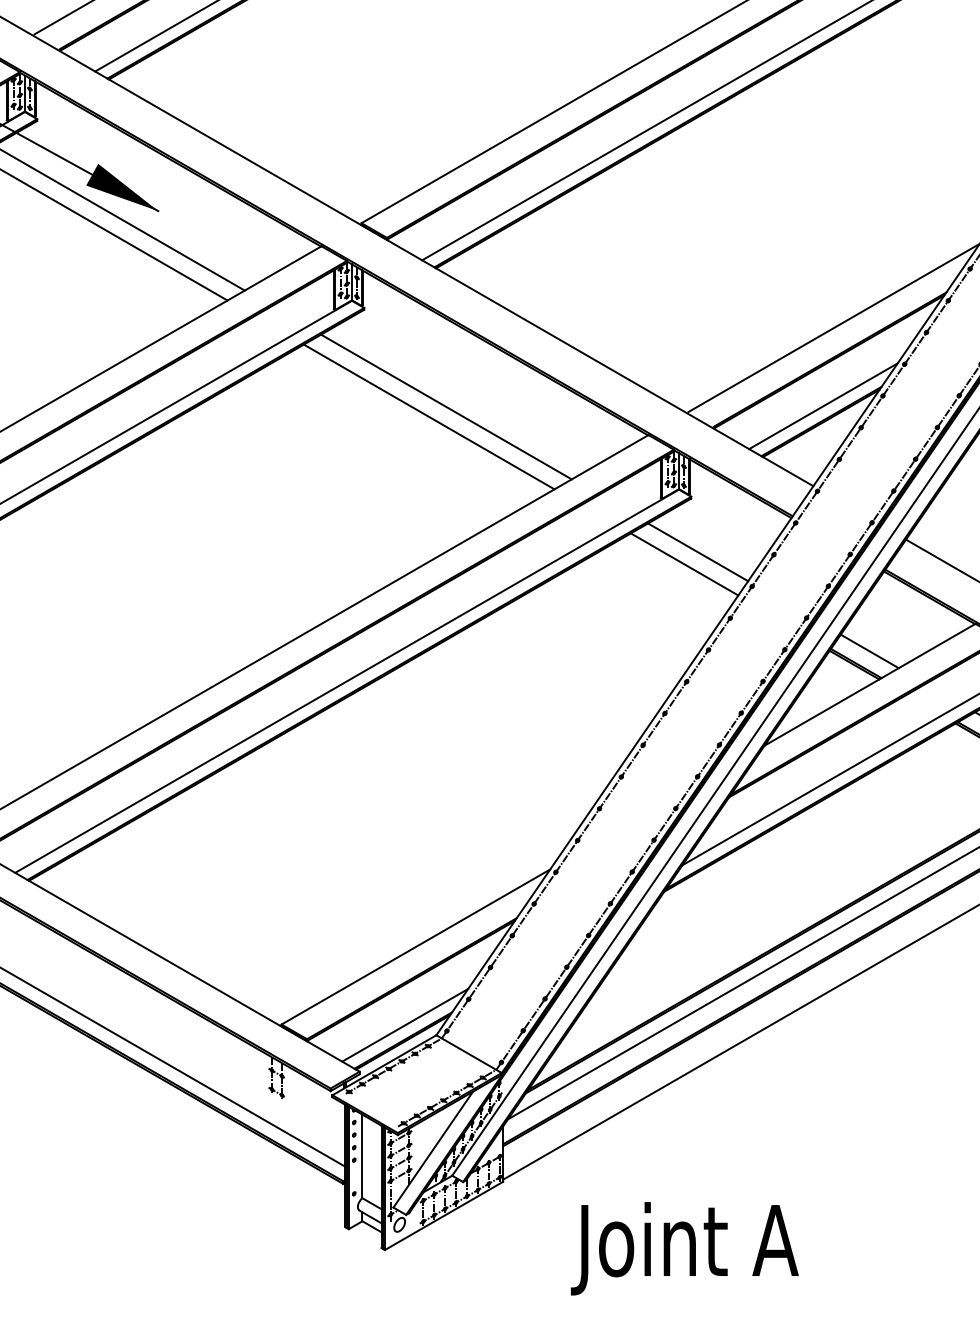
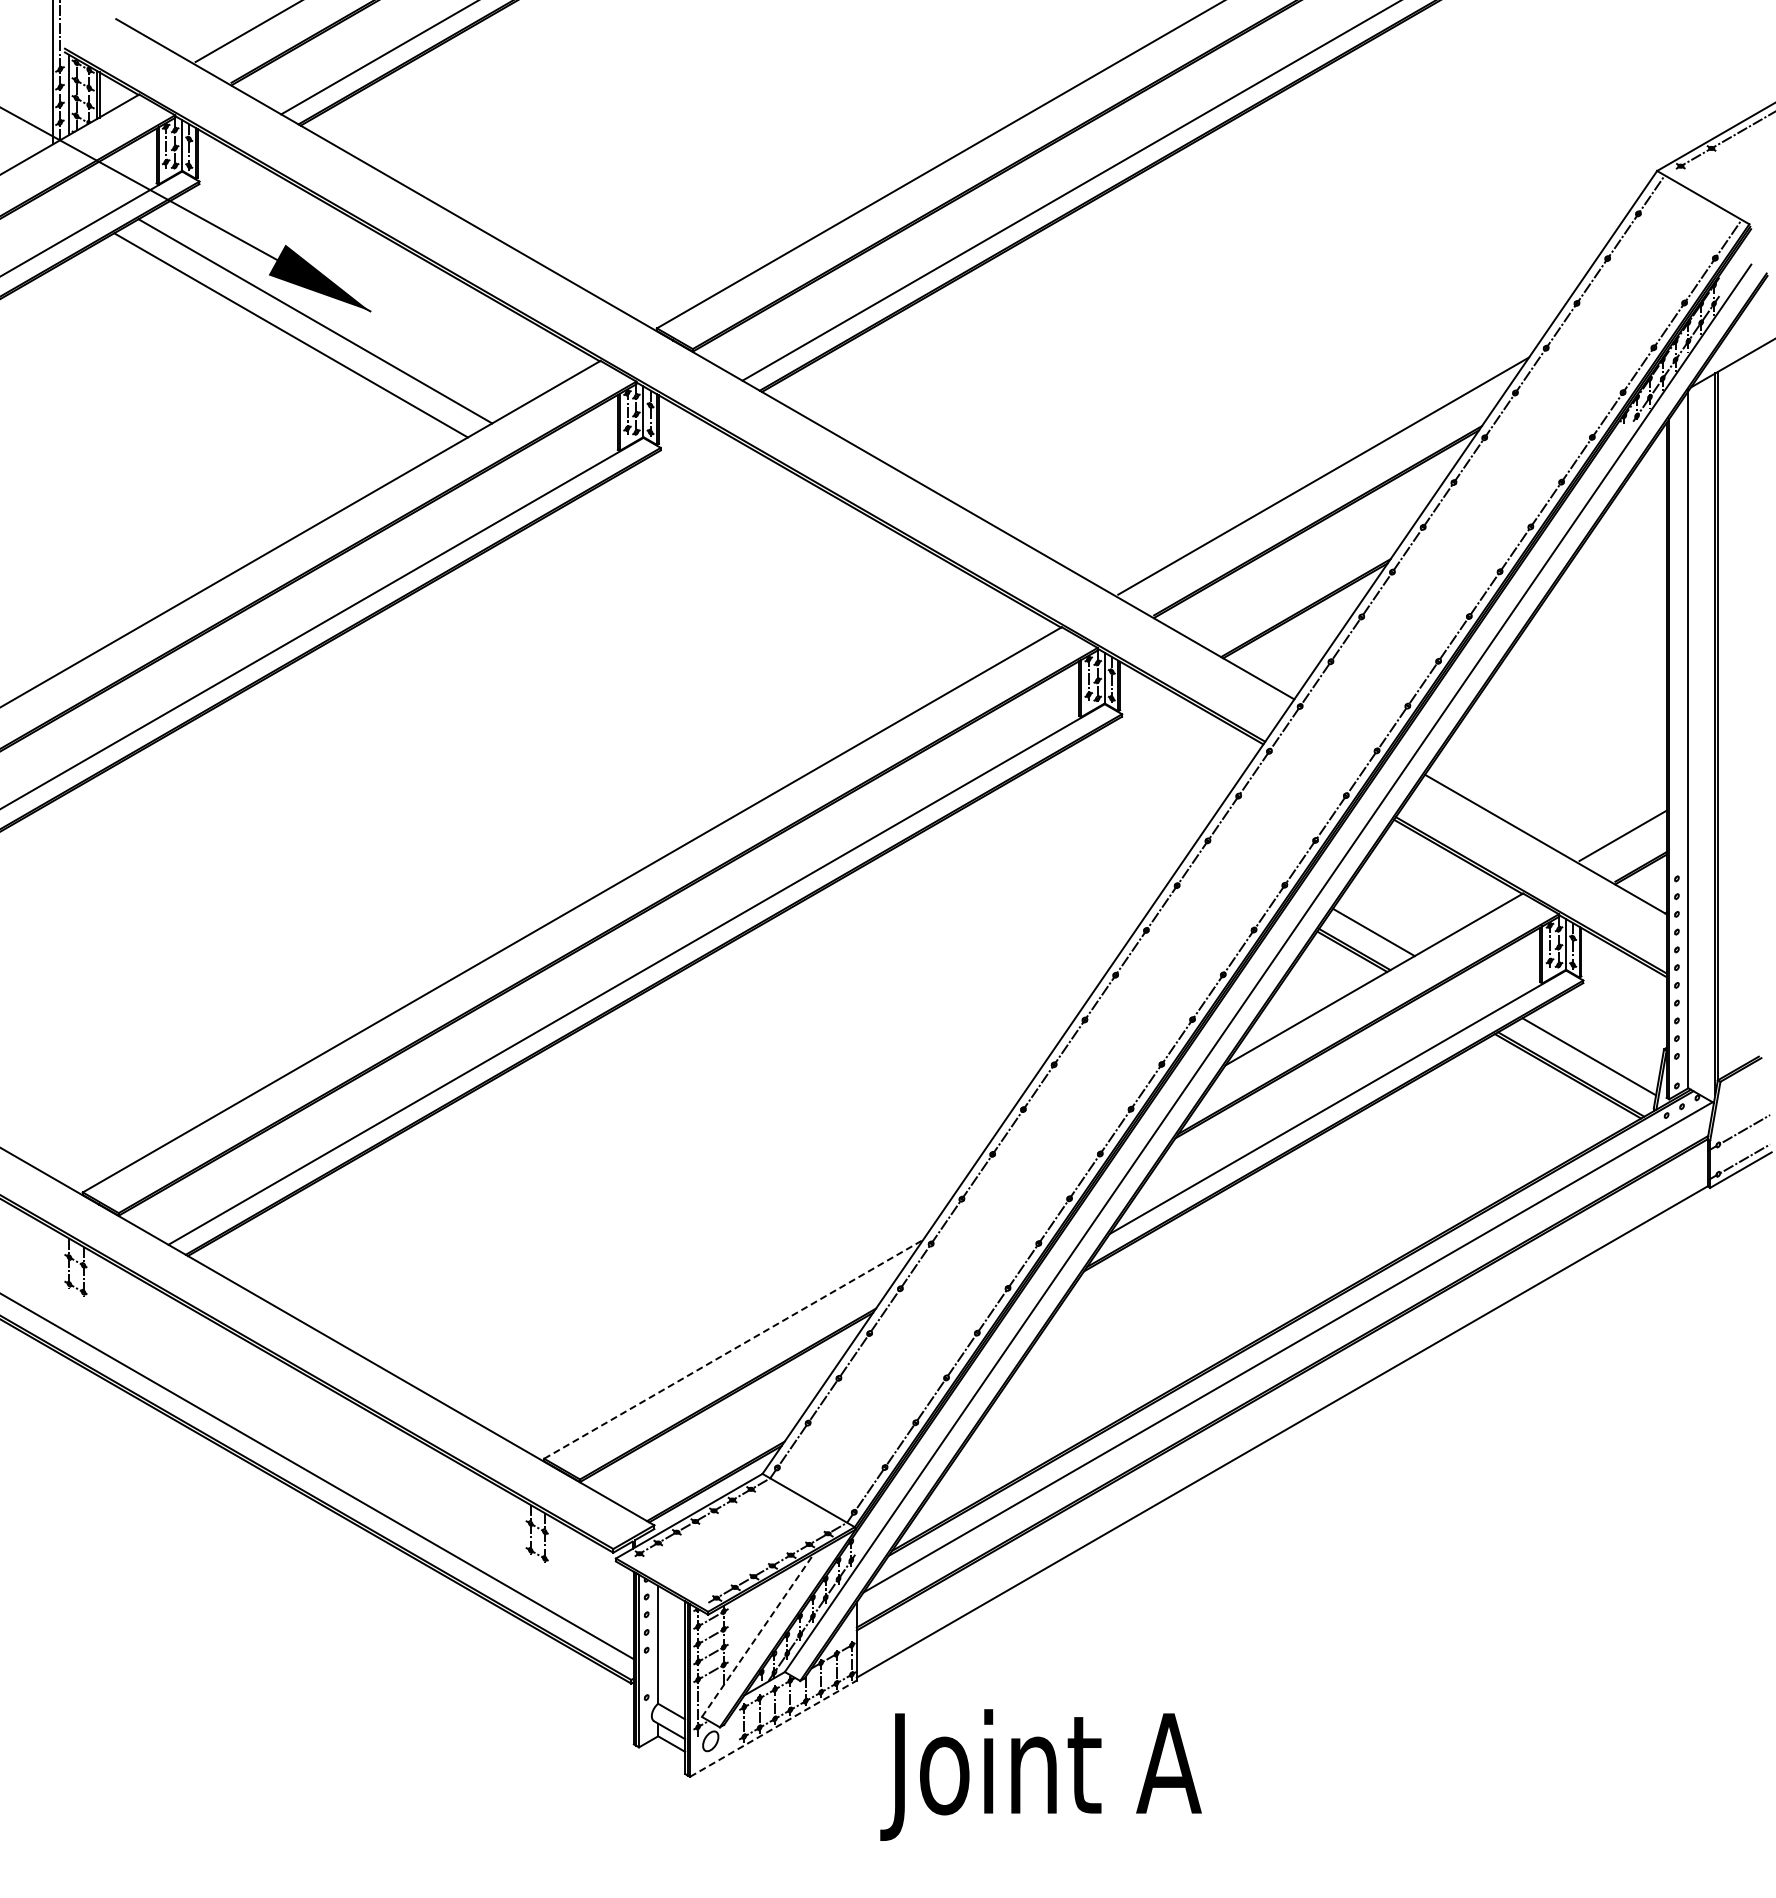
line: (446, 406) -> (776, 587), removed
line: (823, 406) -> (1308, 586), removed
line: (429, 416) -> (752, 601), removed
line: (697, 552) -> (1131, 792), removed
line: (684, 564) -> (1112, 809), removed
line: (415, 947) -> (733, 1349), solid -> dashed
line: (405, 1025) -> (718, 1459), removed
line: (433, 1149) -> (758, 1634), solid -> dashed
line: (444, 1215) -> (773, 1728), solid -> dashed
text: (684, 1248) -> (1040, 1774), moved

